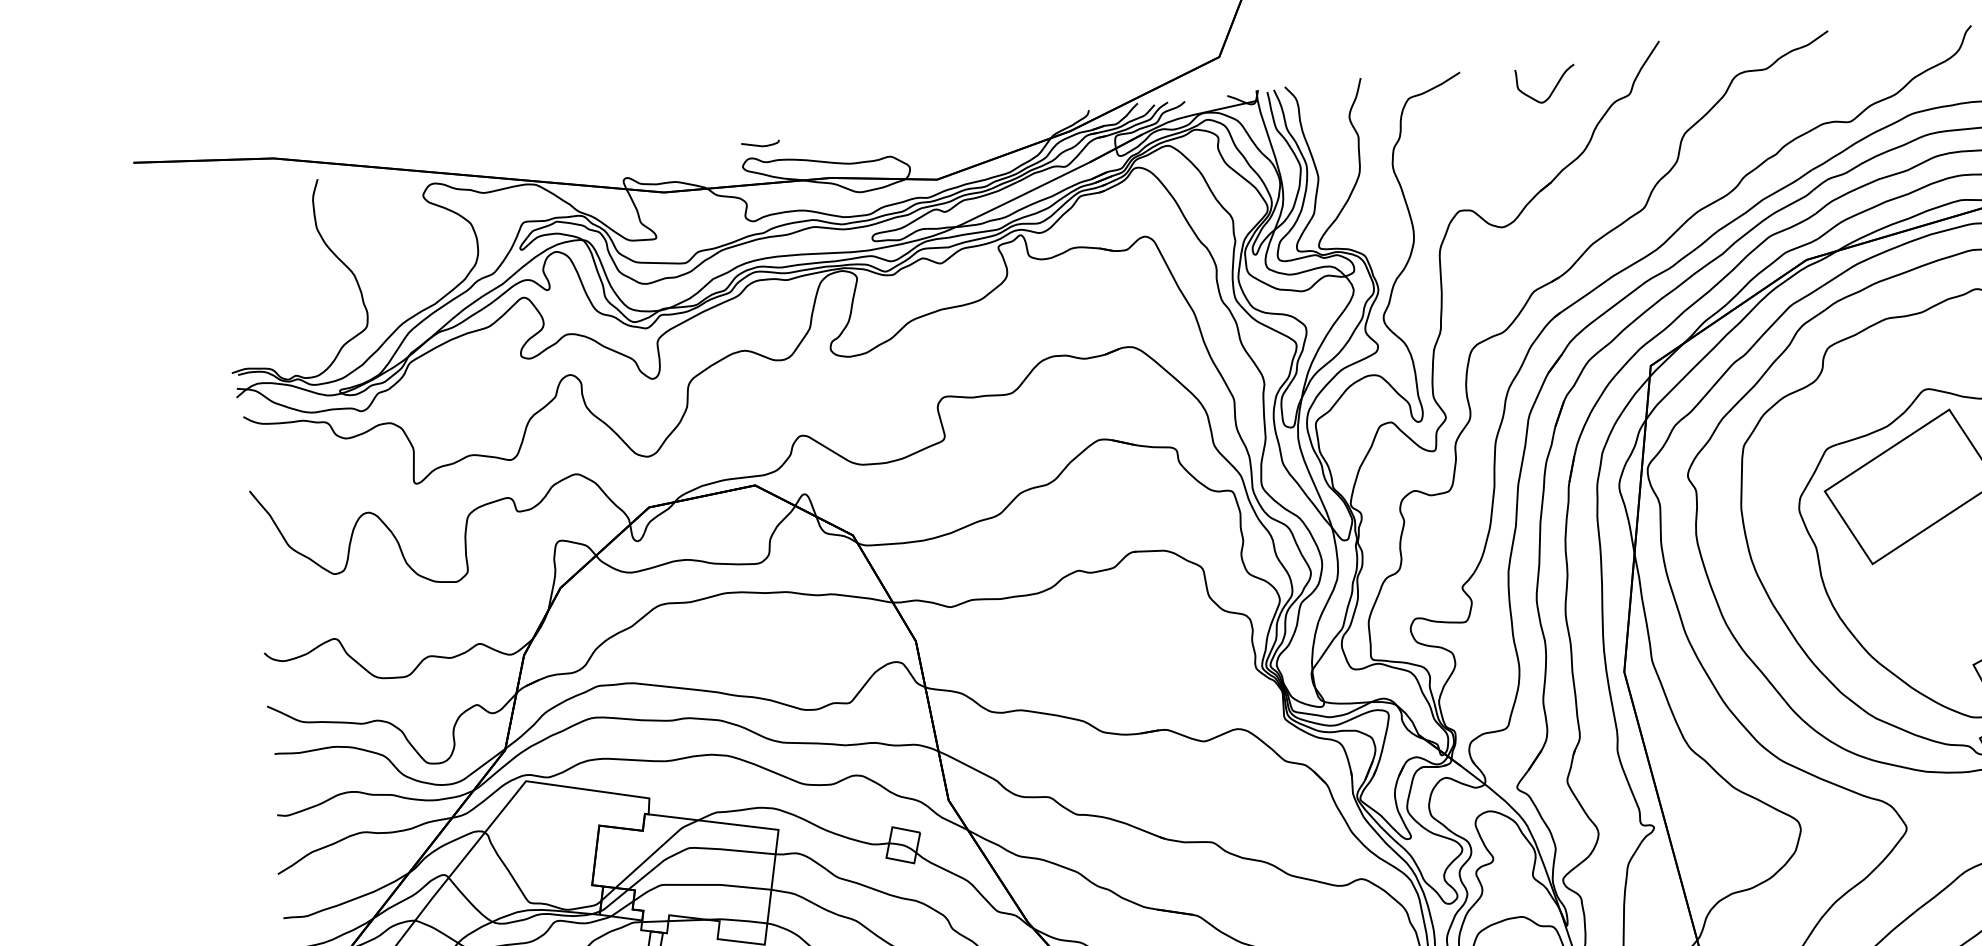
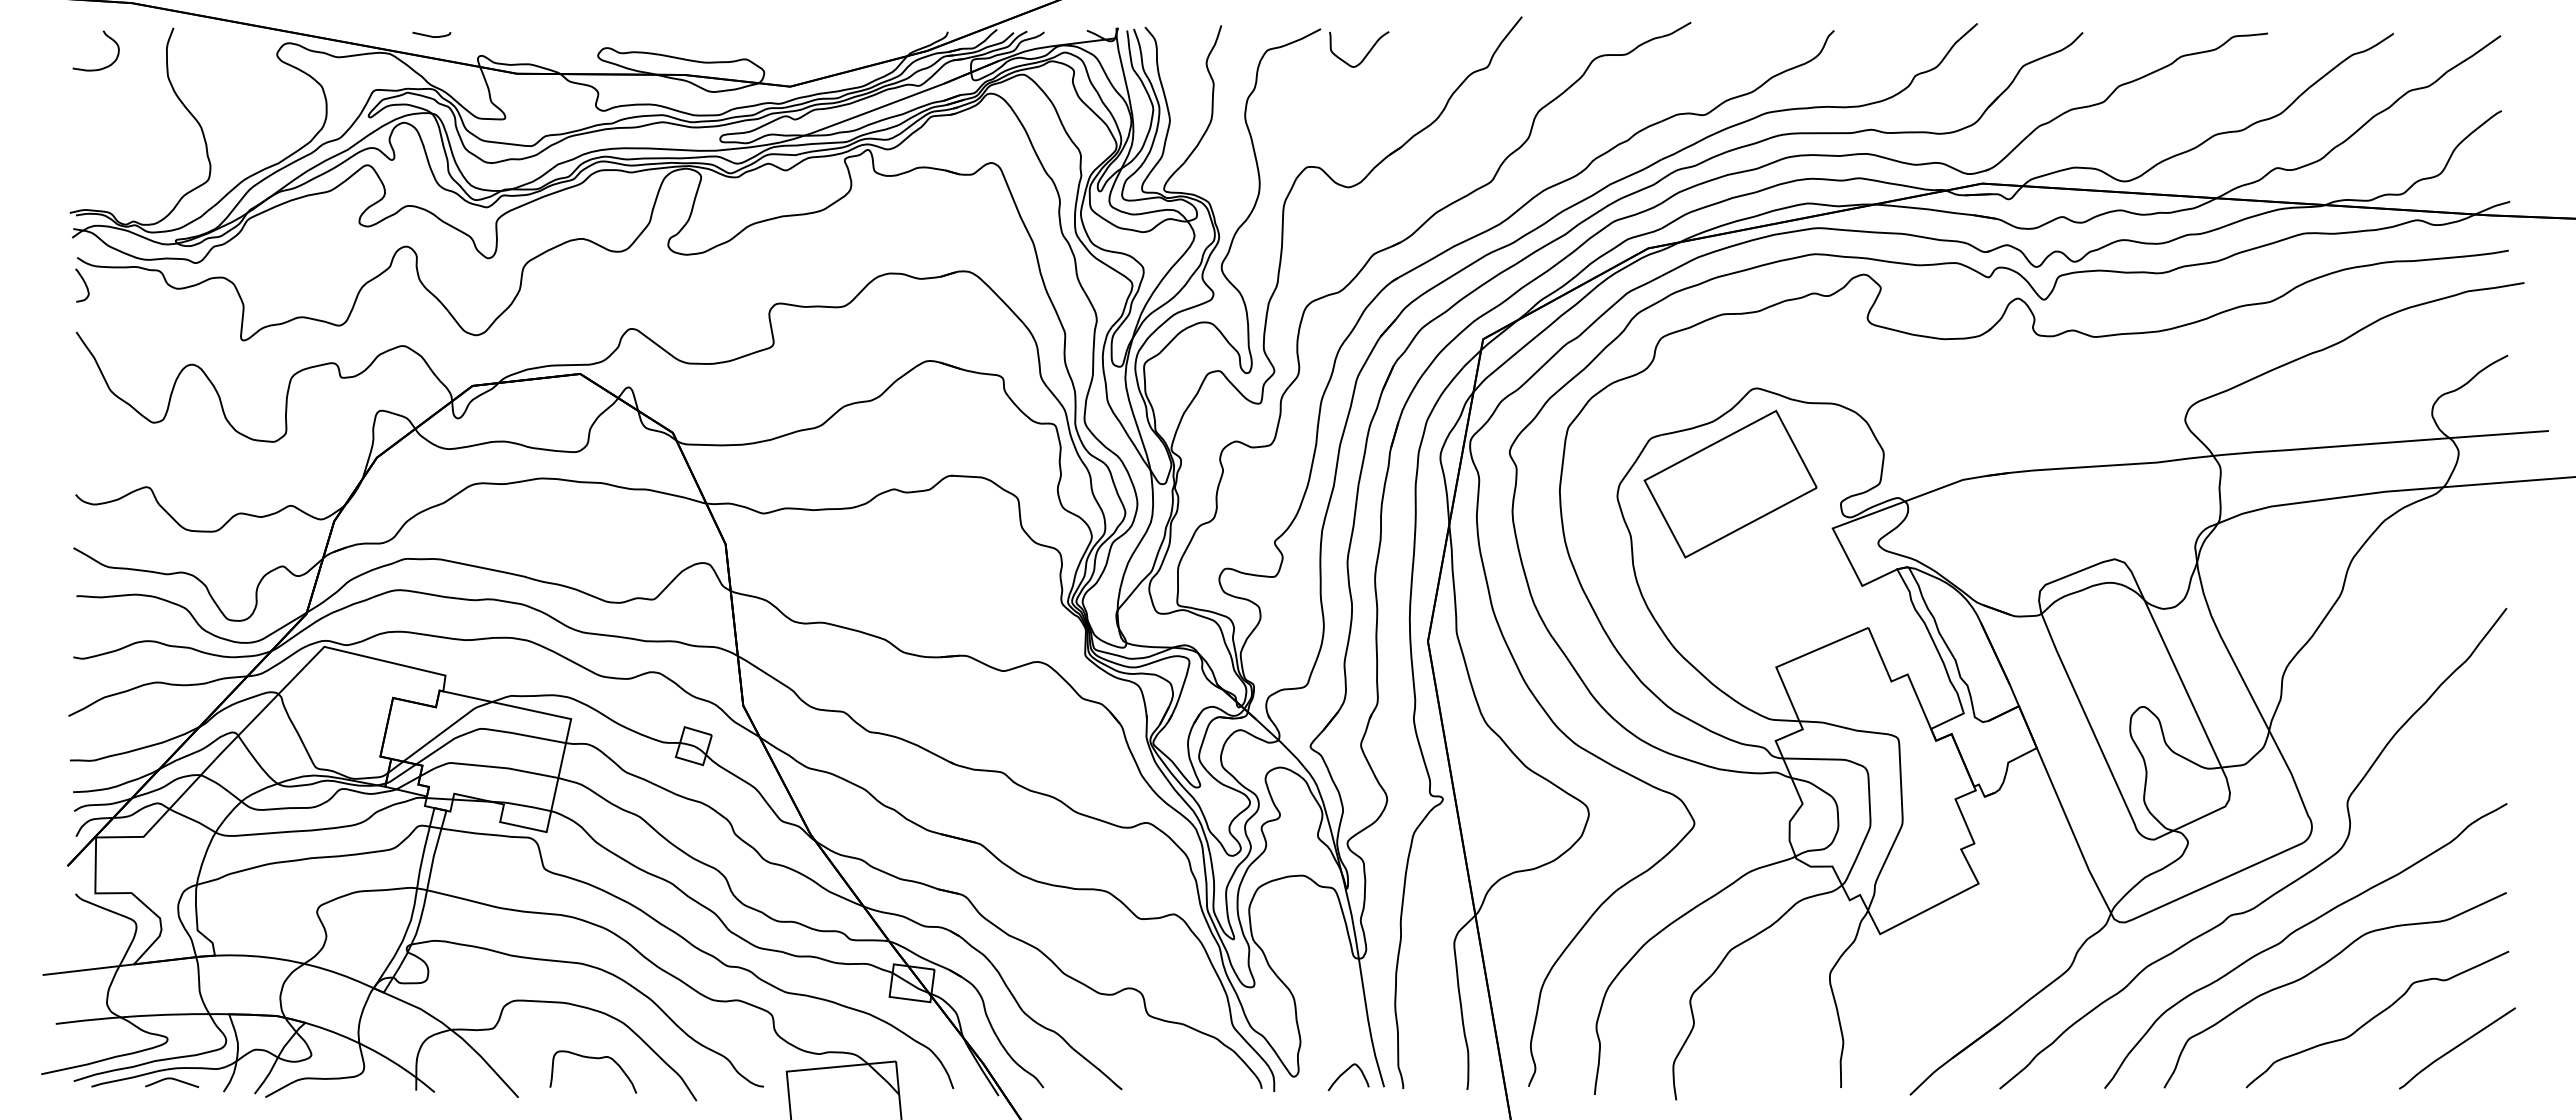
curve: (1553, 88) -> (1366, 53), moved
curve: (760, 144) -> (431, 35), moved
curve: (252, 194) -> (107, 37), added
curve: (253, 443) -> (84, 284), added

